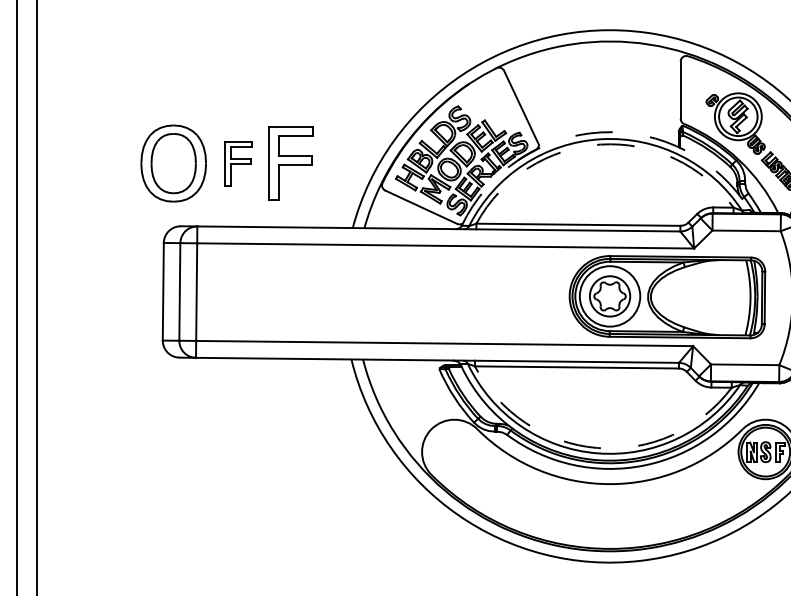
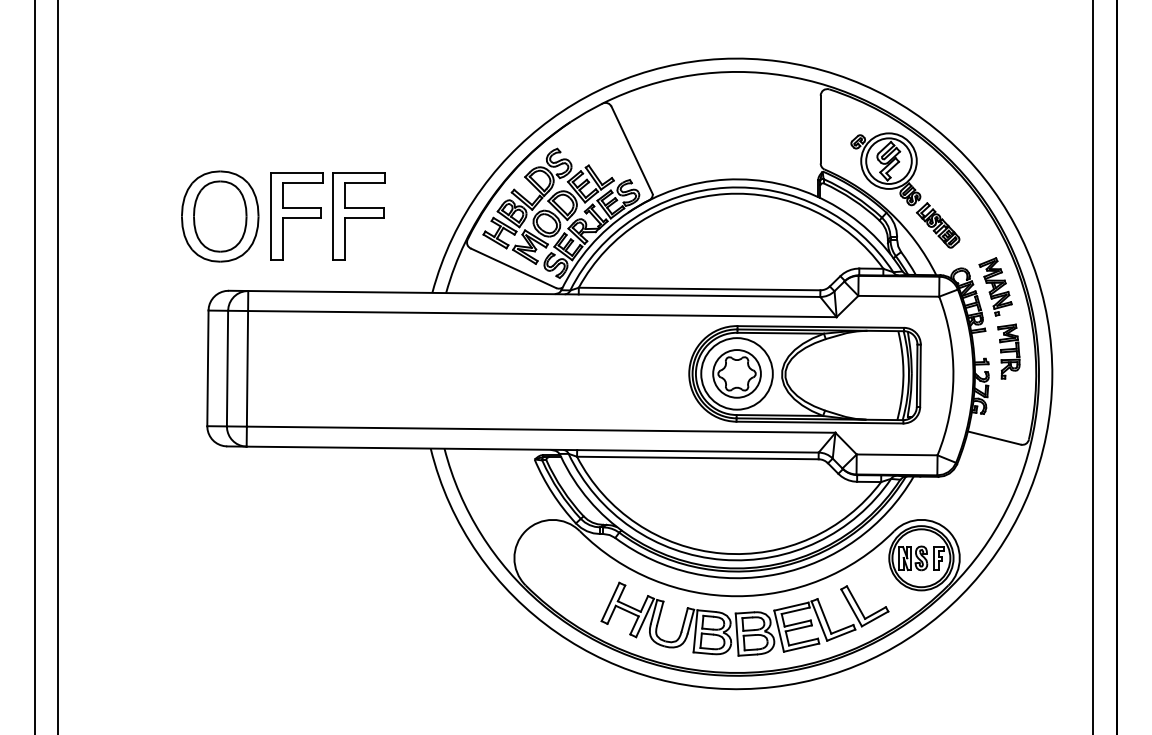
arc: (601, 132) -> (726, 179), dashed -> solid
arc: (600, 144) -> (725, 194), dashed -> solid
part: (238, 163) -> (296, 216), size x1.67
arc: (597, 448) -> (722, 553), dashed -> solid
part: (616, 502) -> (744, 618), added

